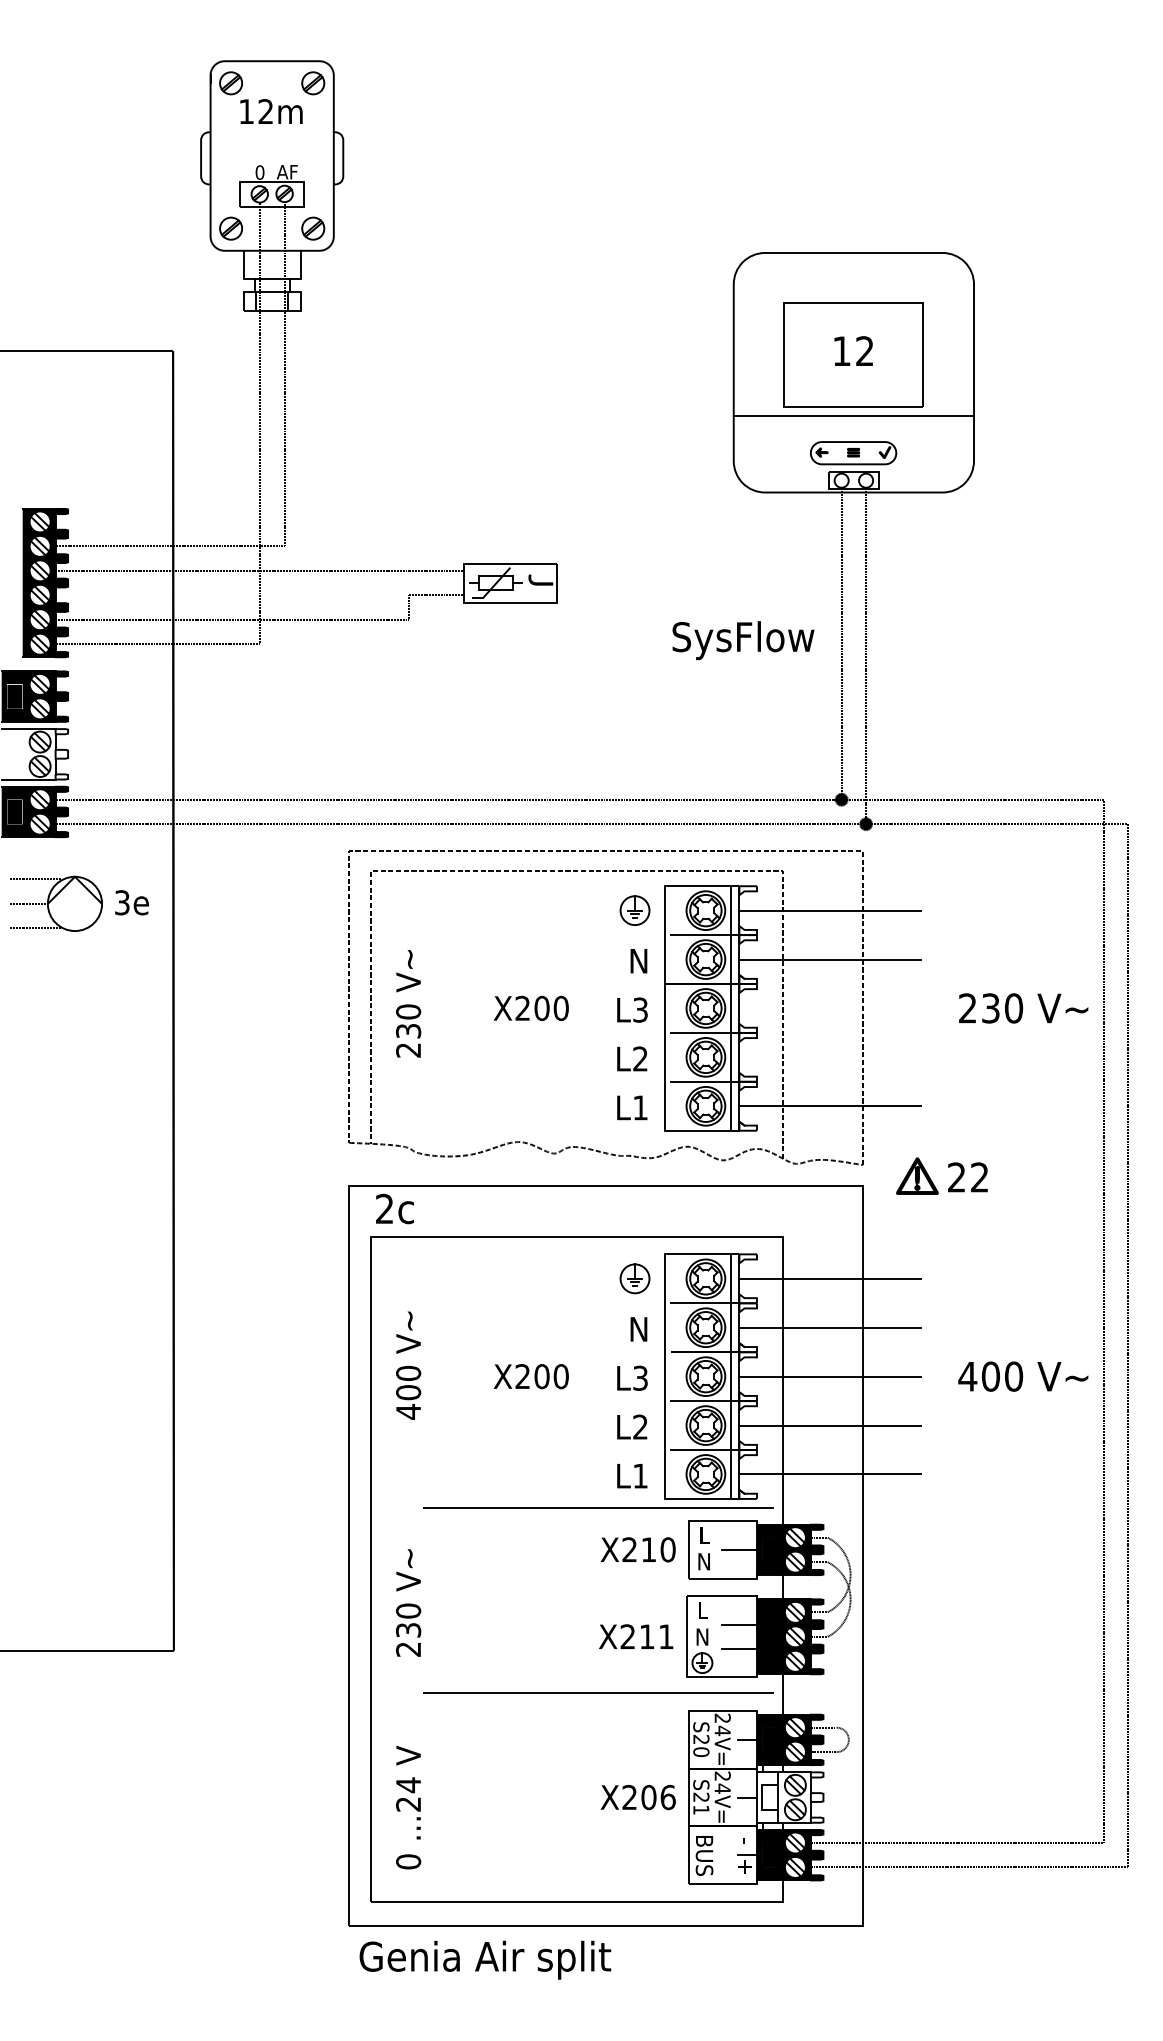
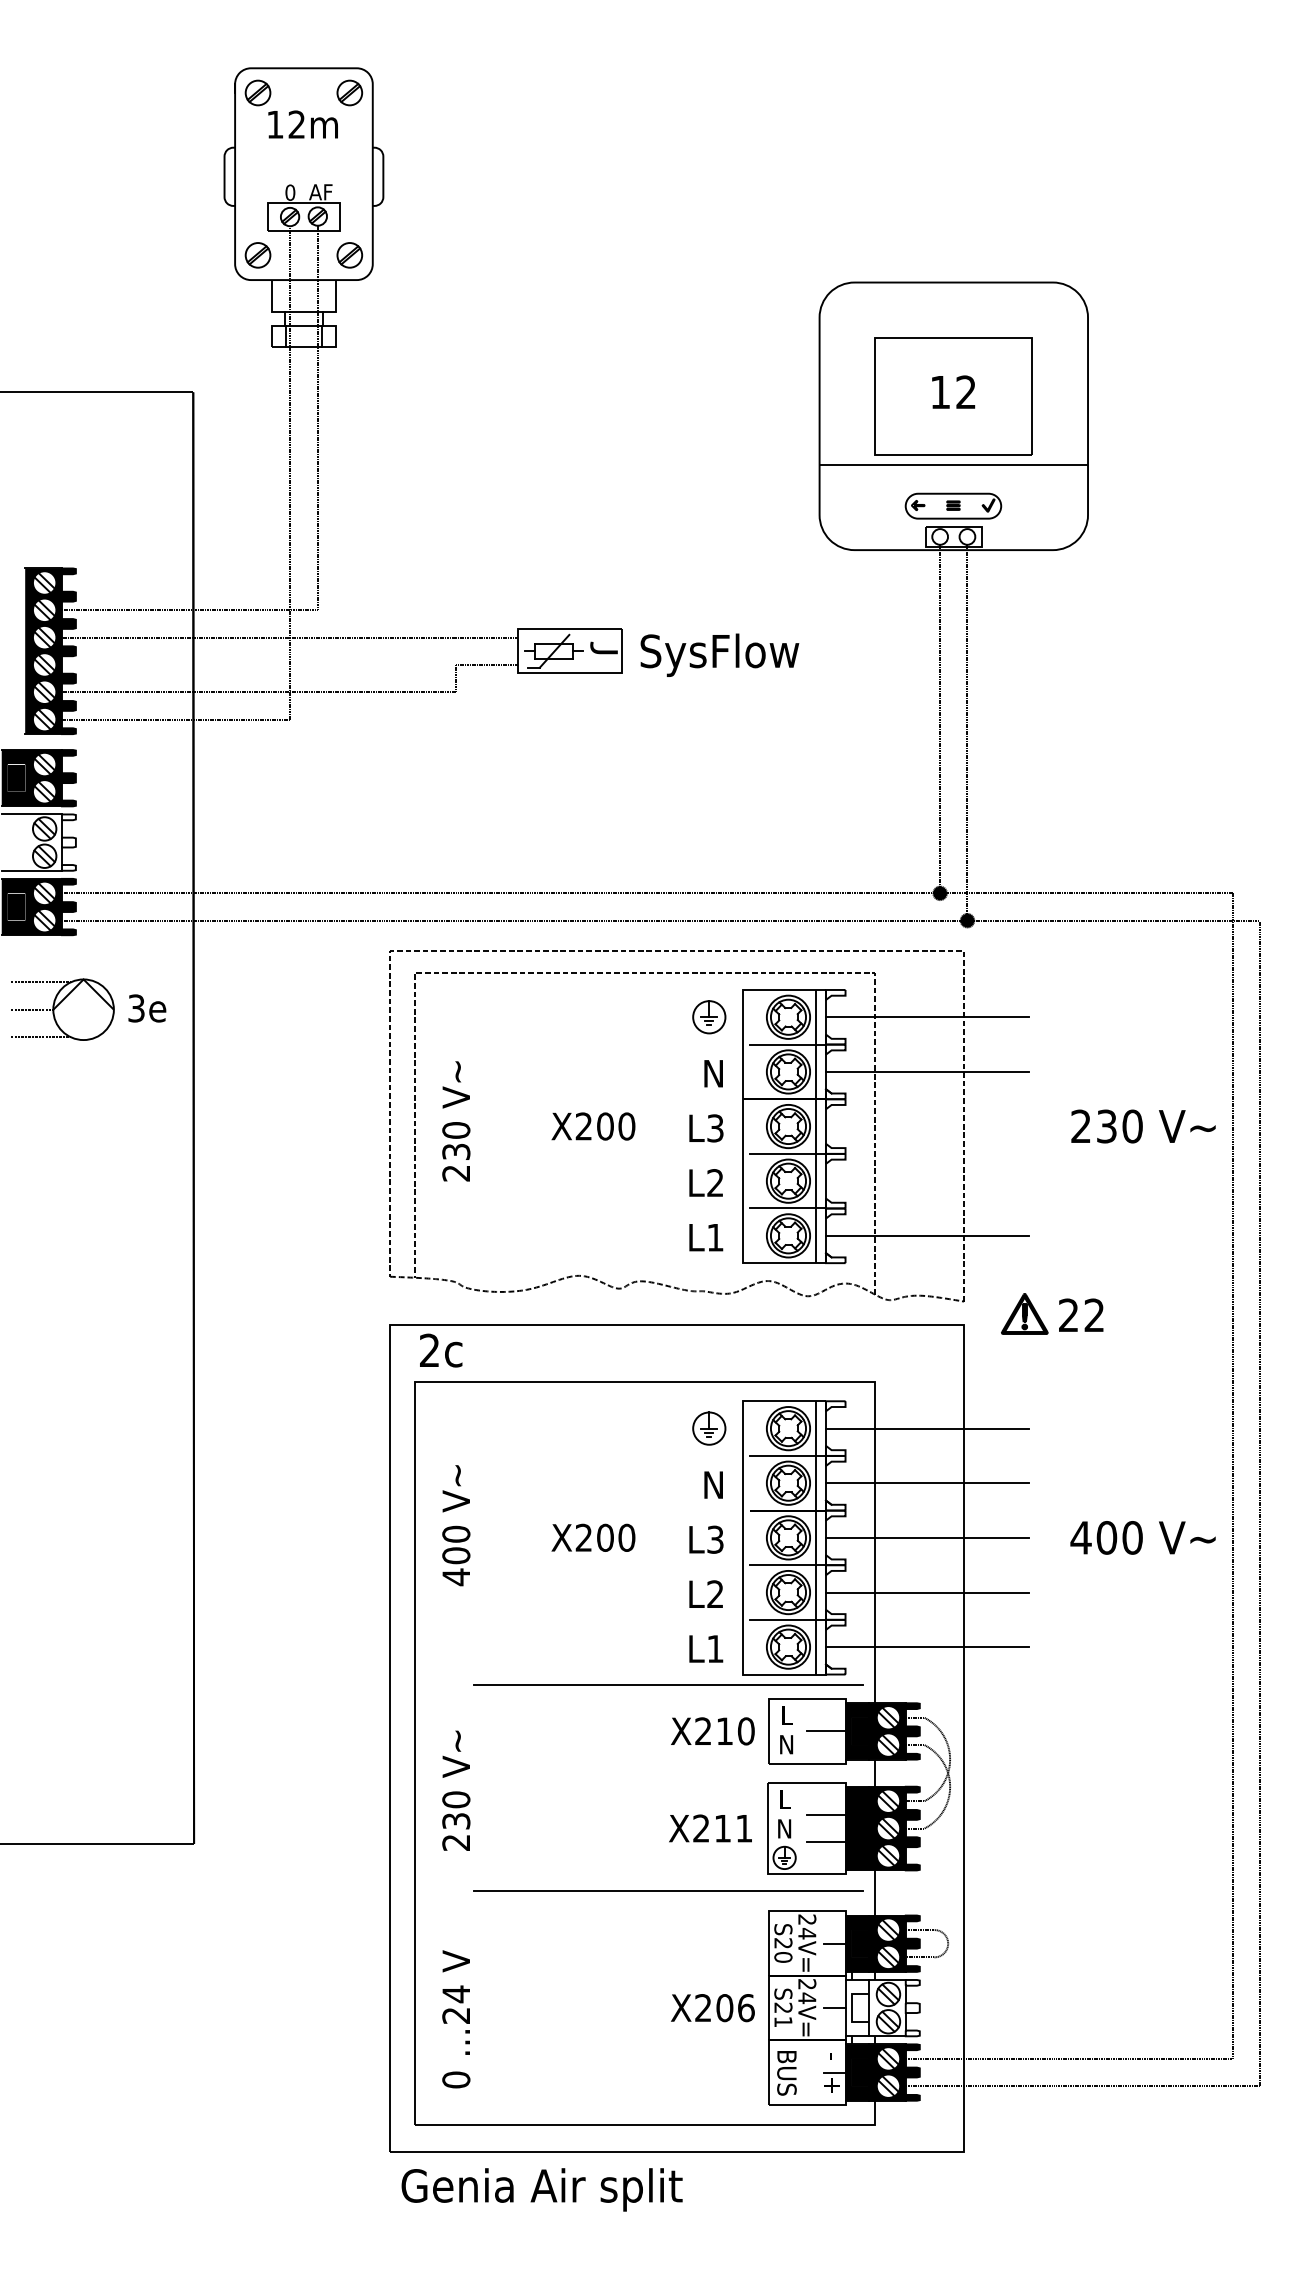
text: (743, 640) -> (719, 655), moved

